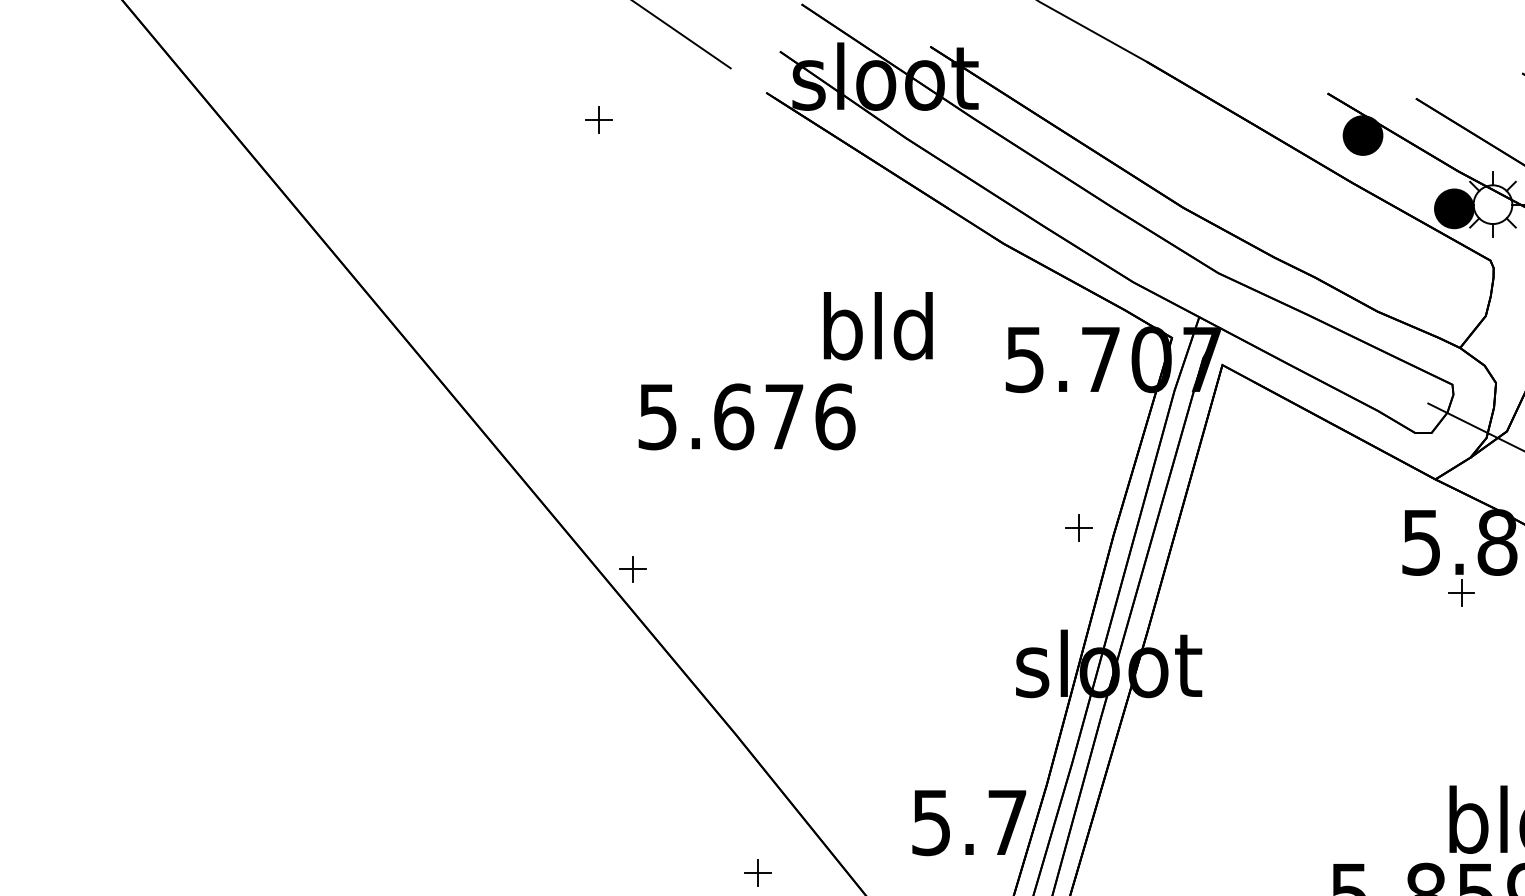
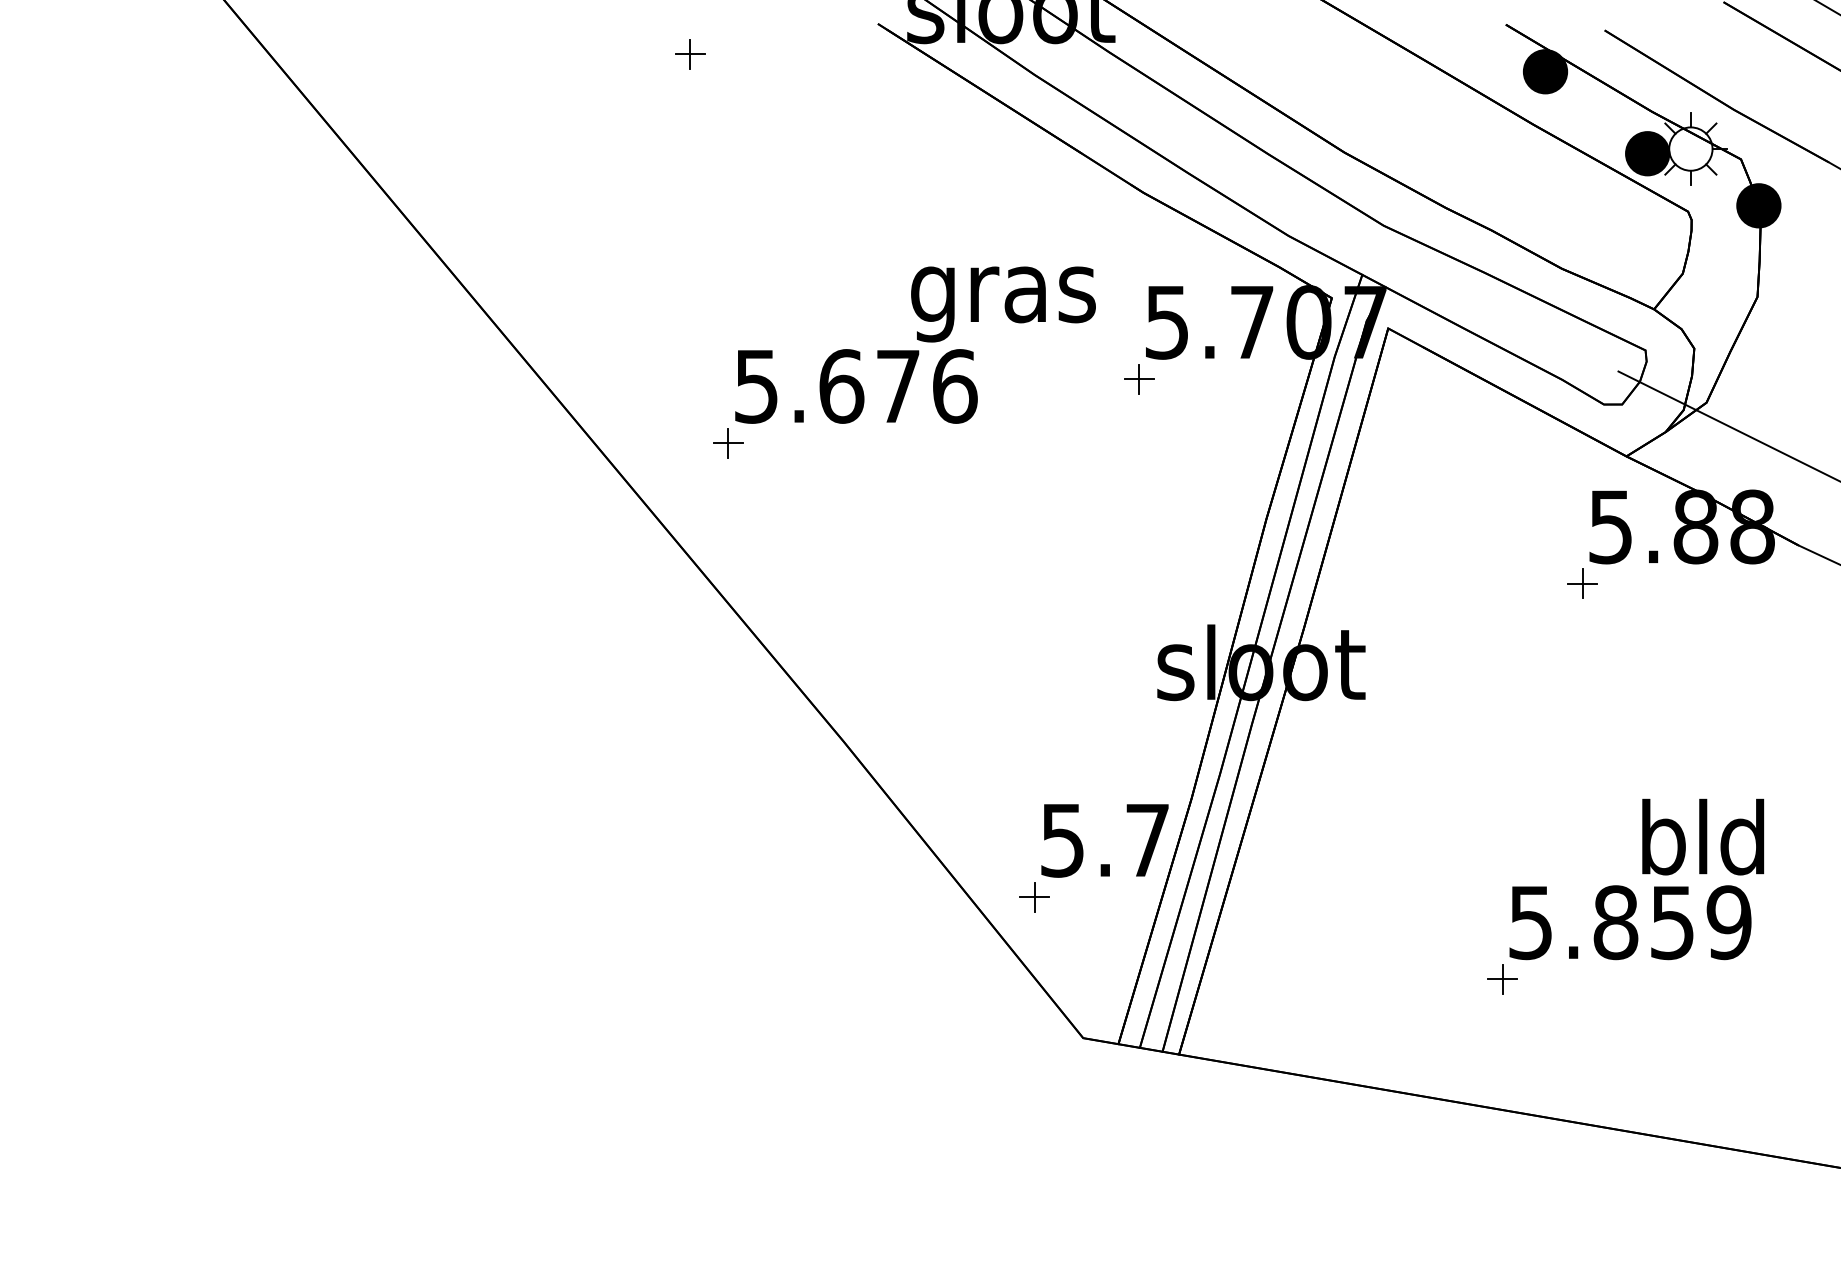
text: (878, 334) -> (1003, 294), bld -> gras
part: (1079, 528) -> (1139, 379), moved
part: (632, 569) -> (728, 443), moved
part: (1461, 593) -> (1582, 583), moved
part: (757, 873) -> (1034, 897), moved

